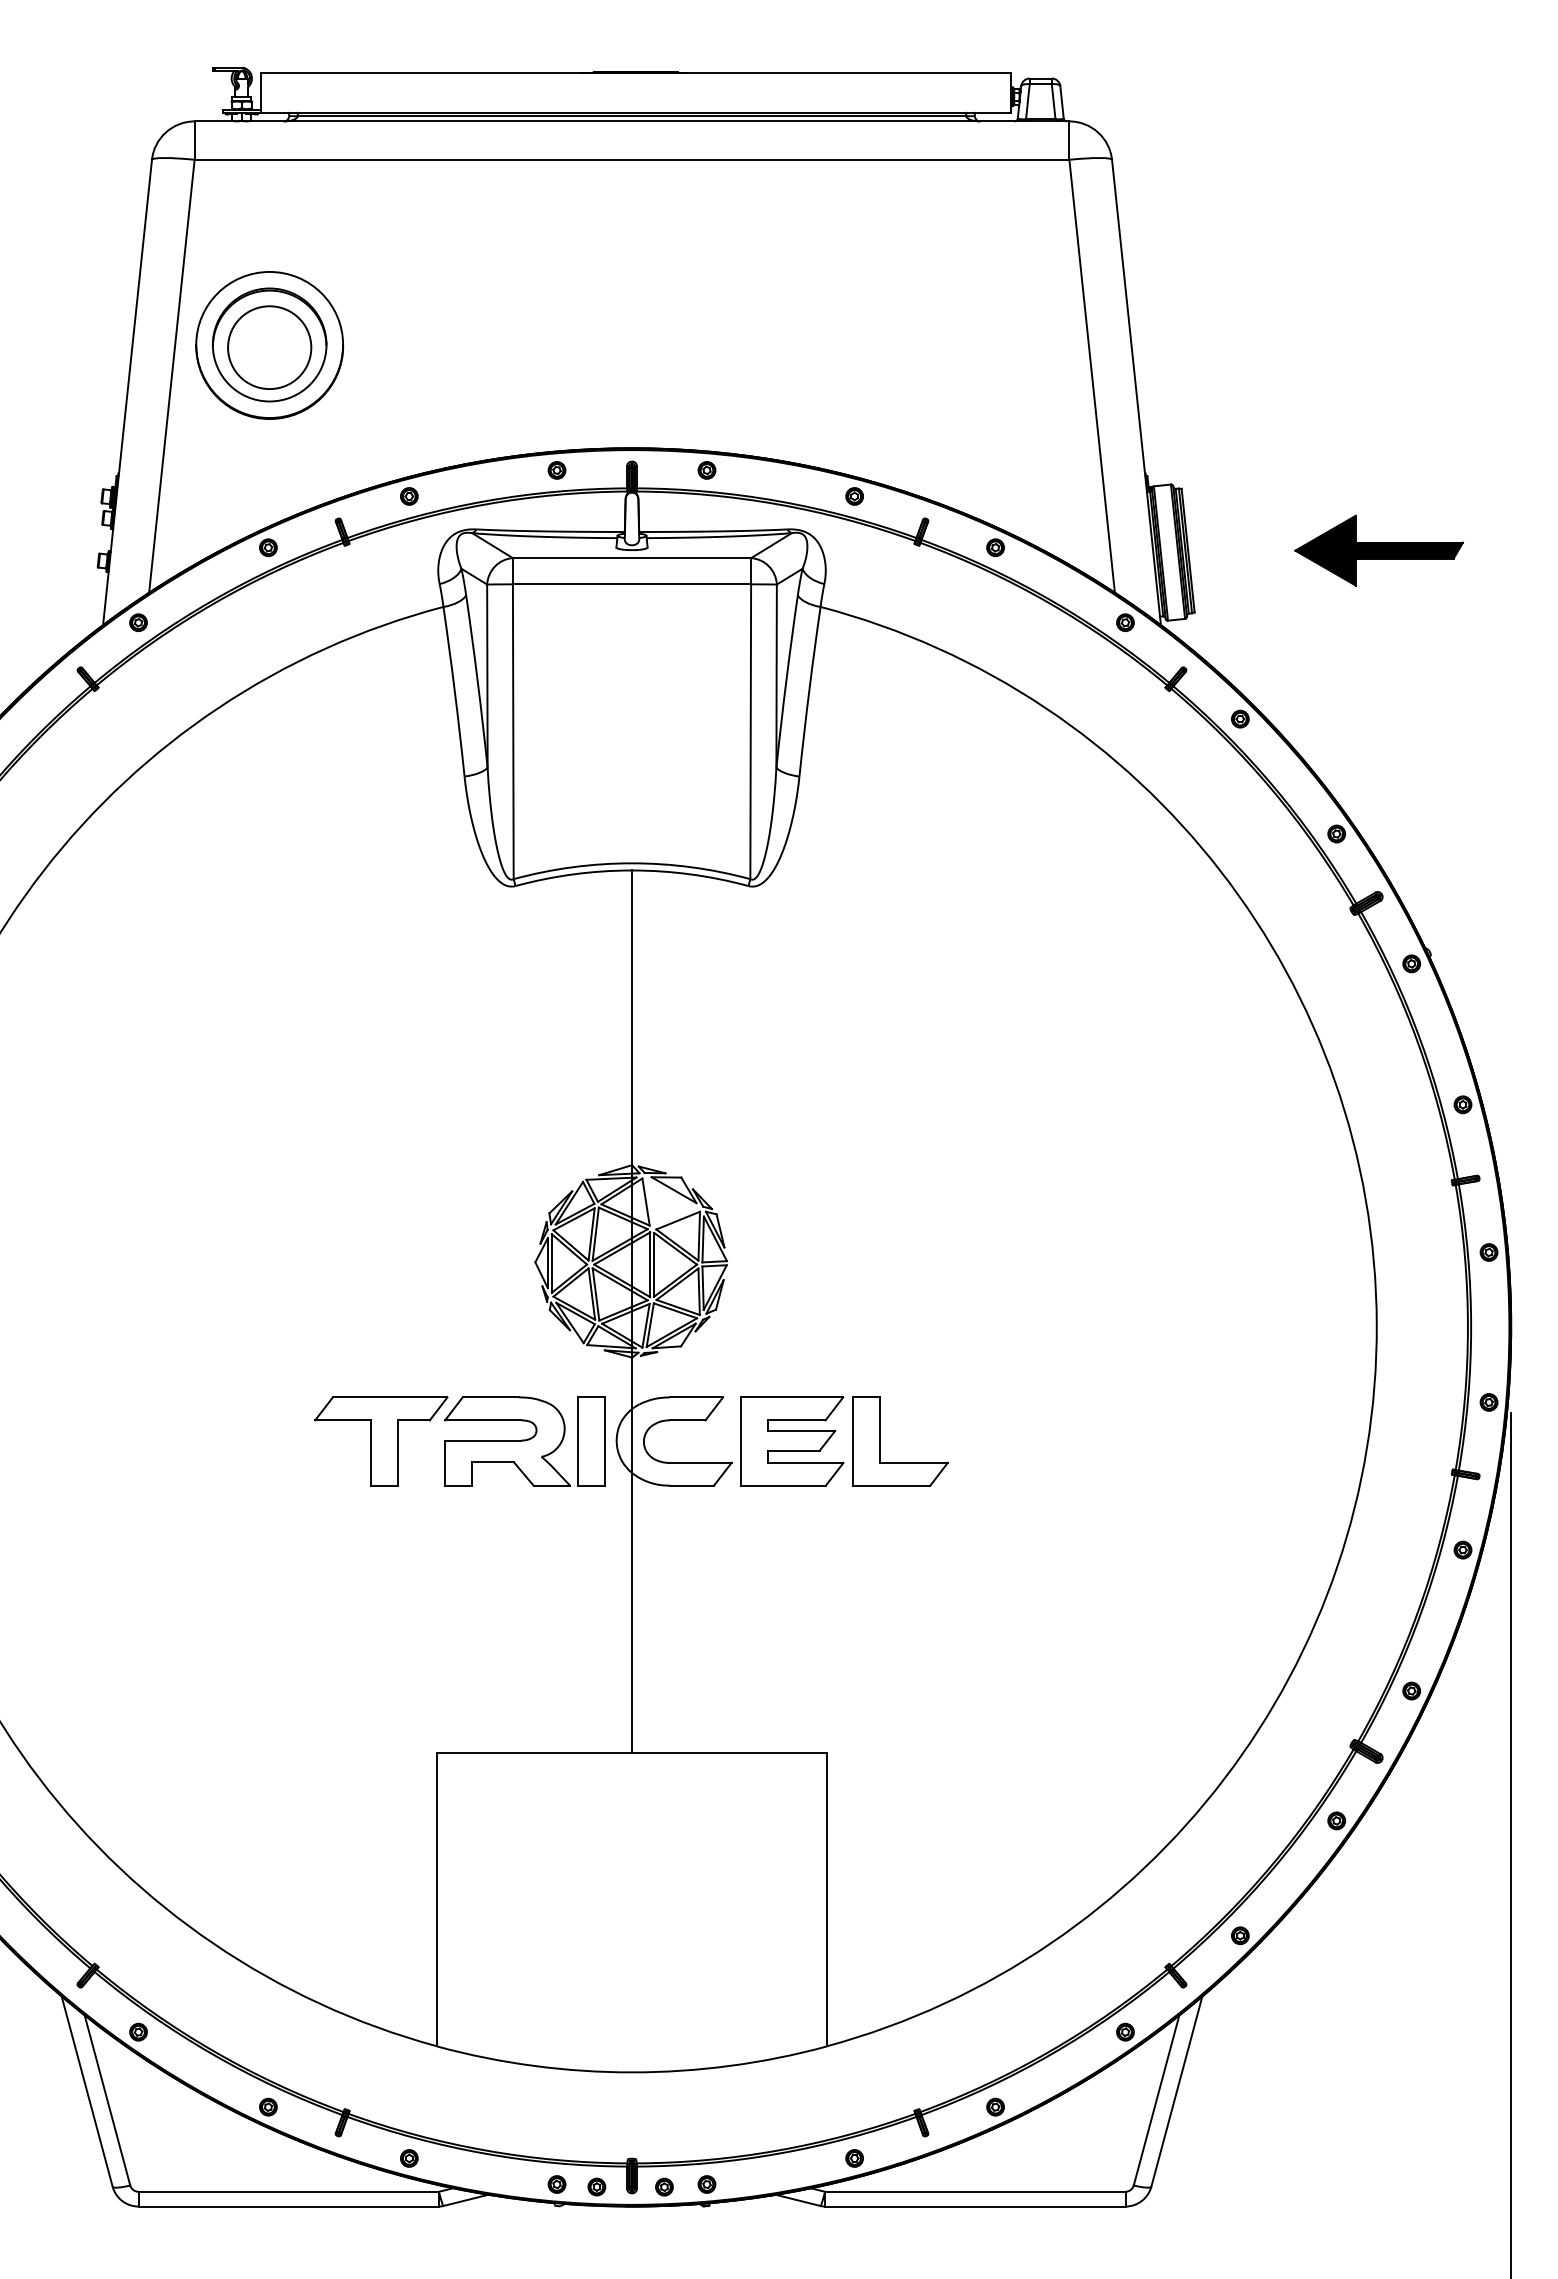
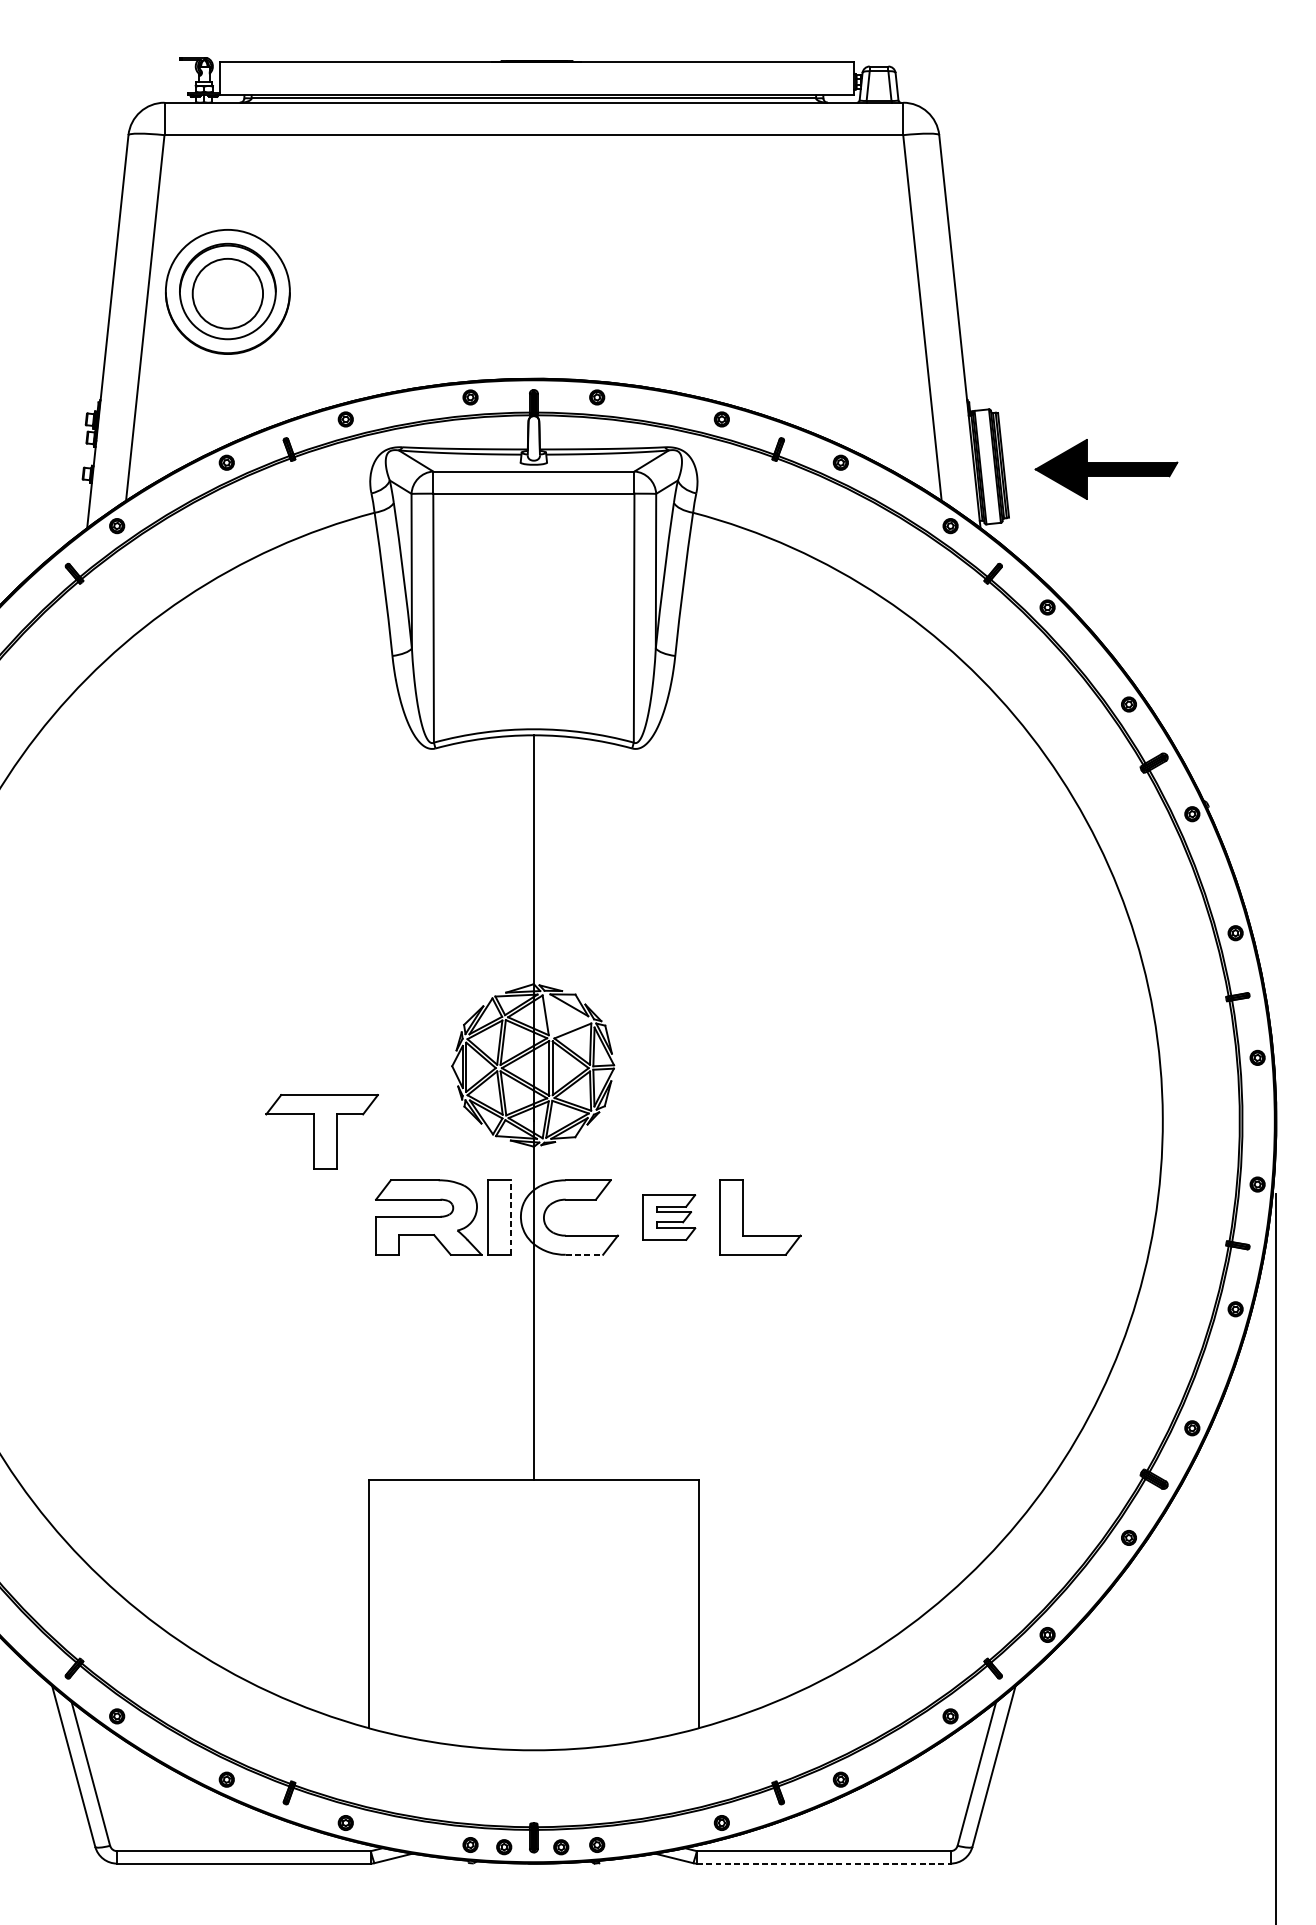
part: (1378, 550) -> (1106, 469), moved
part: (381, 1441) -> (322, 1132), moved
line: (605, 1441) -> (511, 1217), solid -> dashed
part: (792, 1441) -> (669, 1217), size x0.6
line: (692, 1485) -> (584, 1254), solid -> dashed
line: (975, 2206) -> (823, 1863), solid -> dashed

